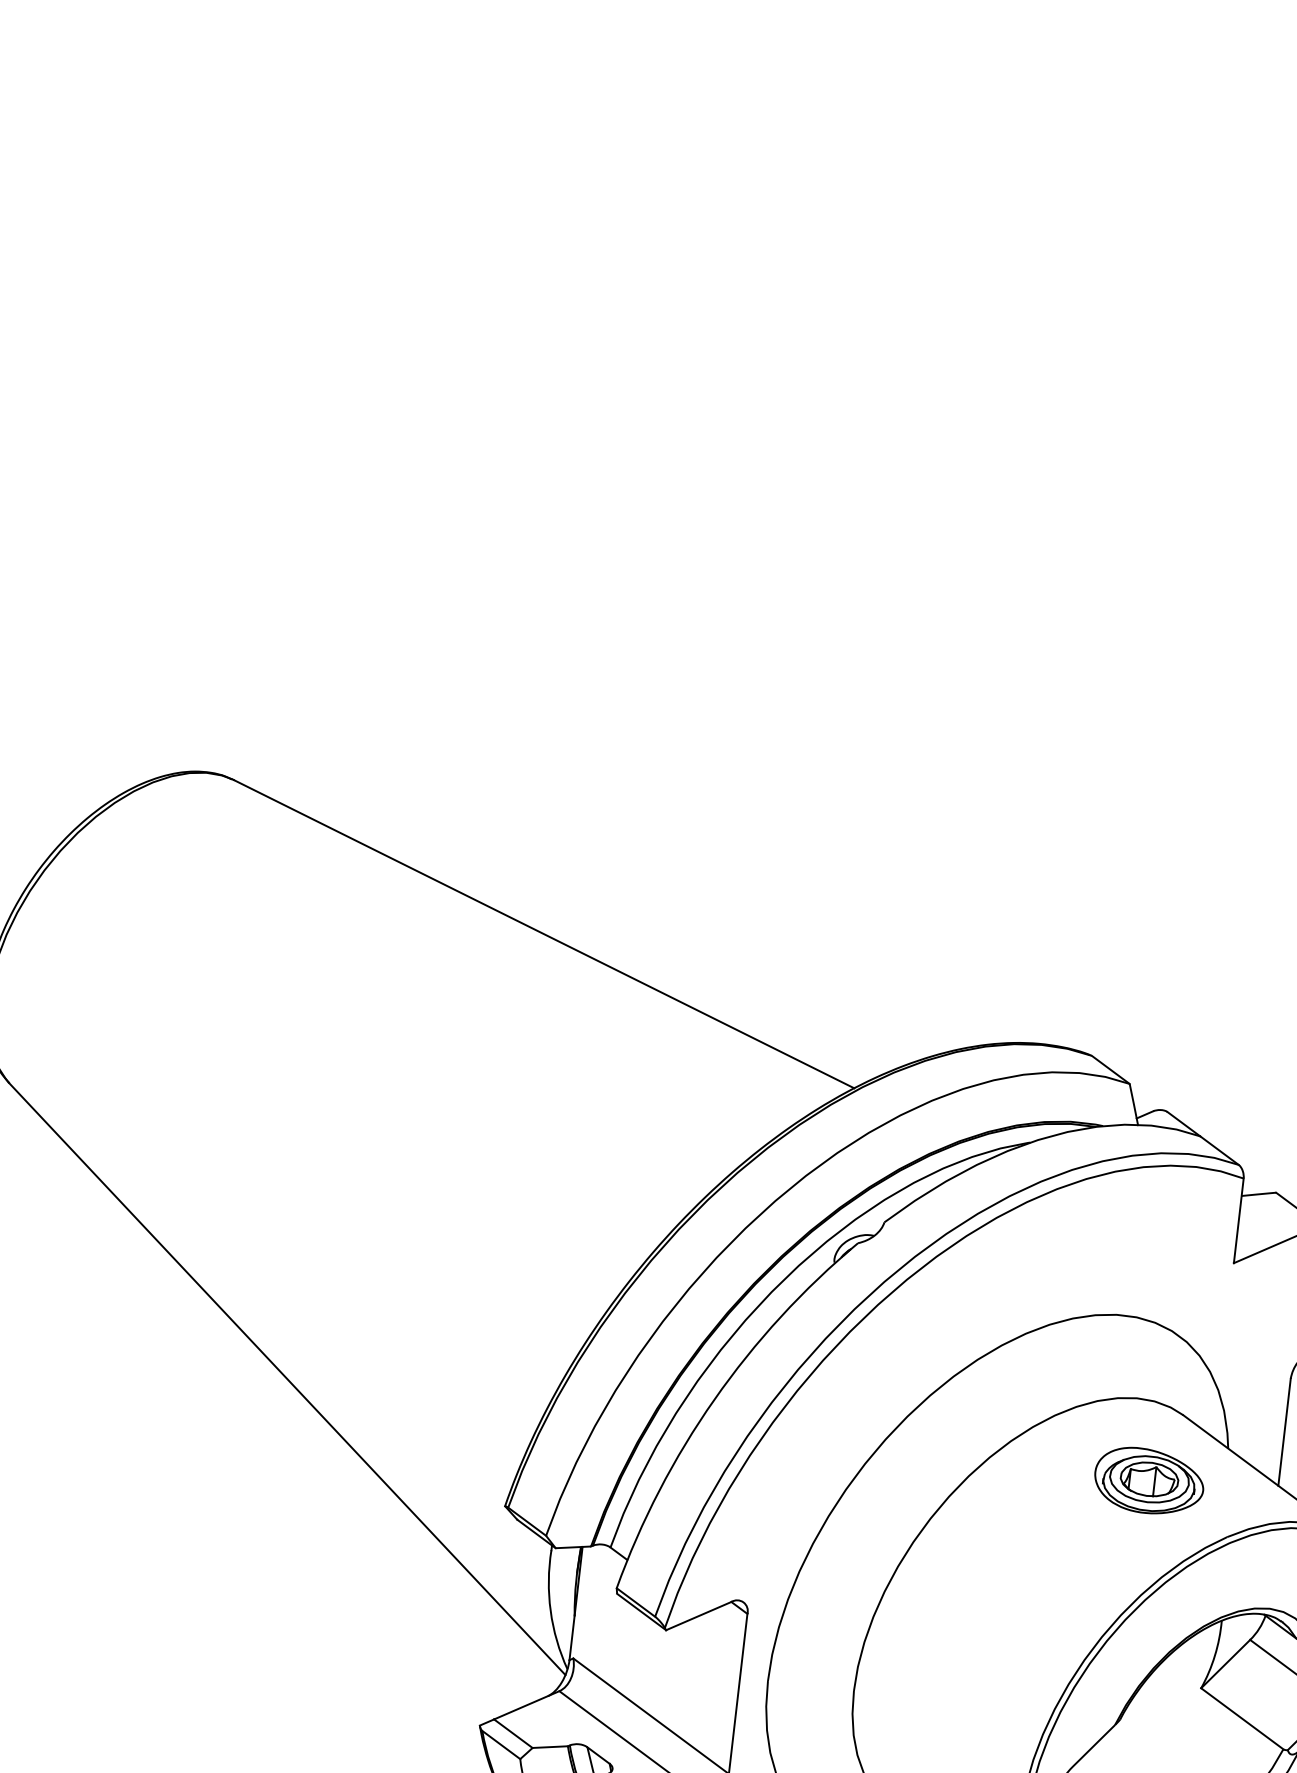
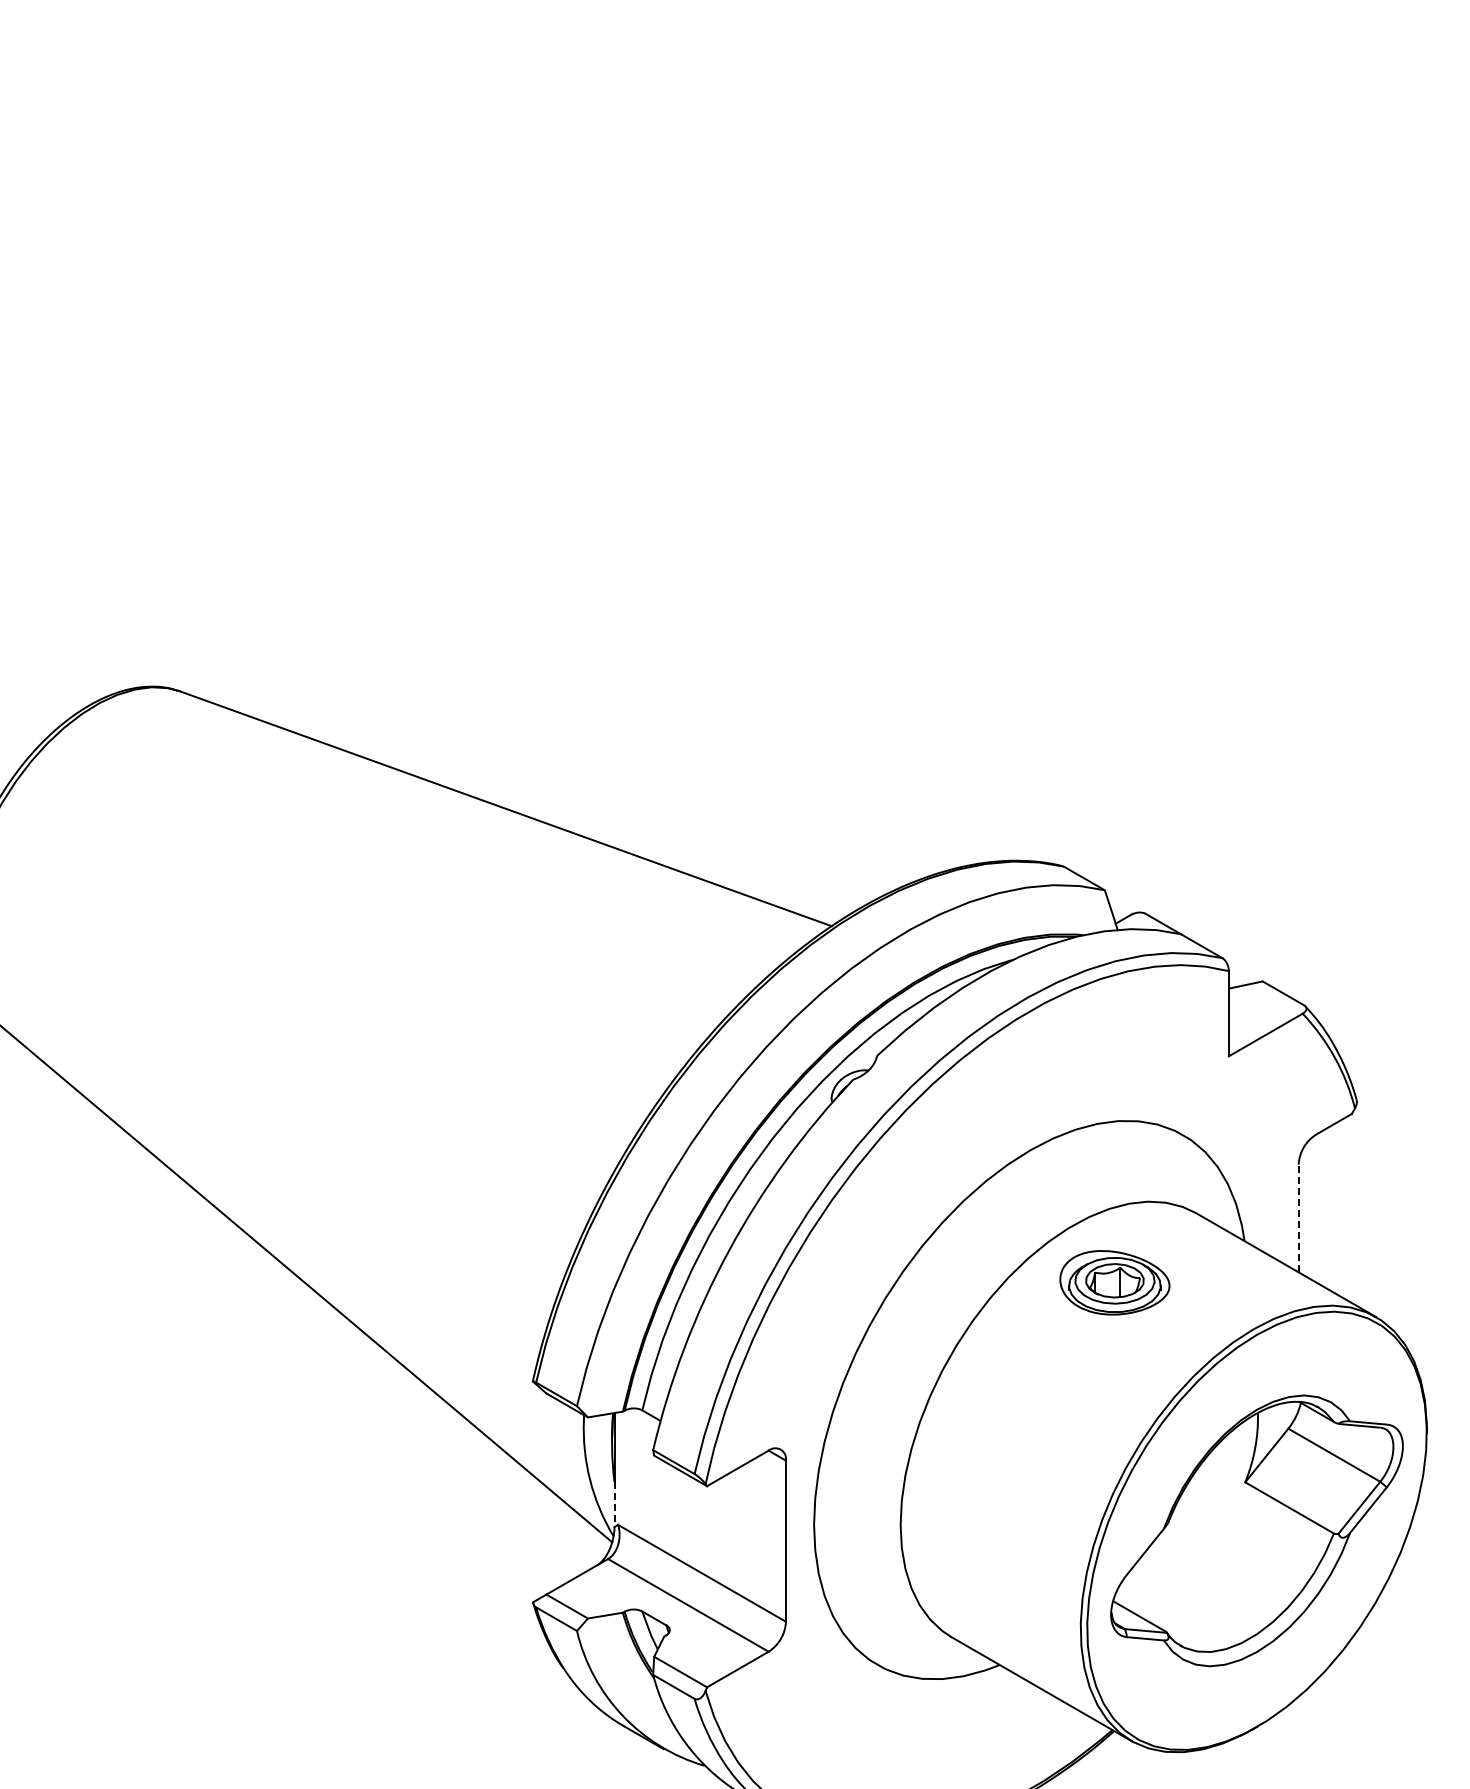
line: (1284, 1432) -> (1298, 1218), solid -> dashed
part: (1148, 1481) -> (1114, 1282), moved
line: (571, 1638) -> (614, 1505), solid -> dashed

